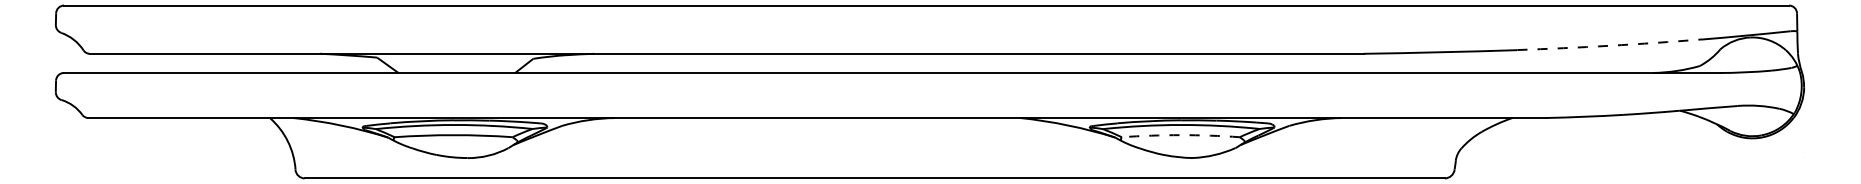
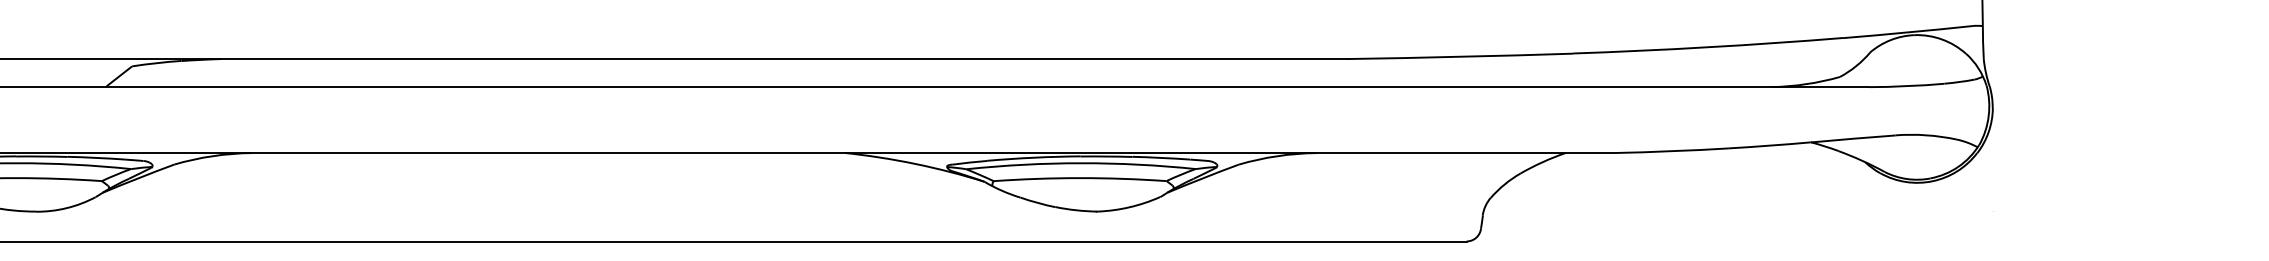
arc: (1609, 45) -> (1707, 46), dashed -> solid
arc: (1180, 135) -> (1079, 178), dashed -> solid

